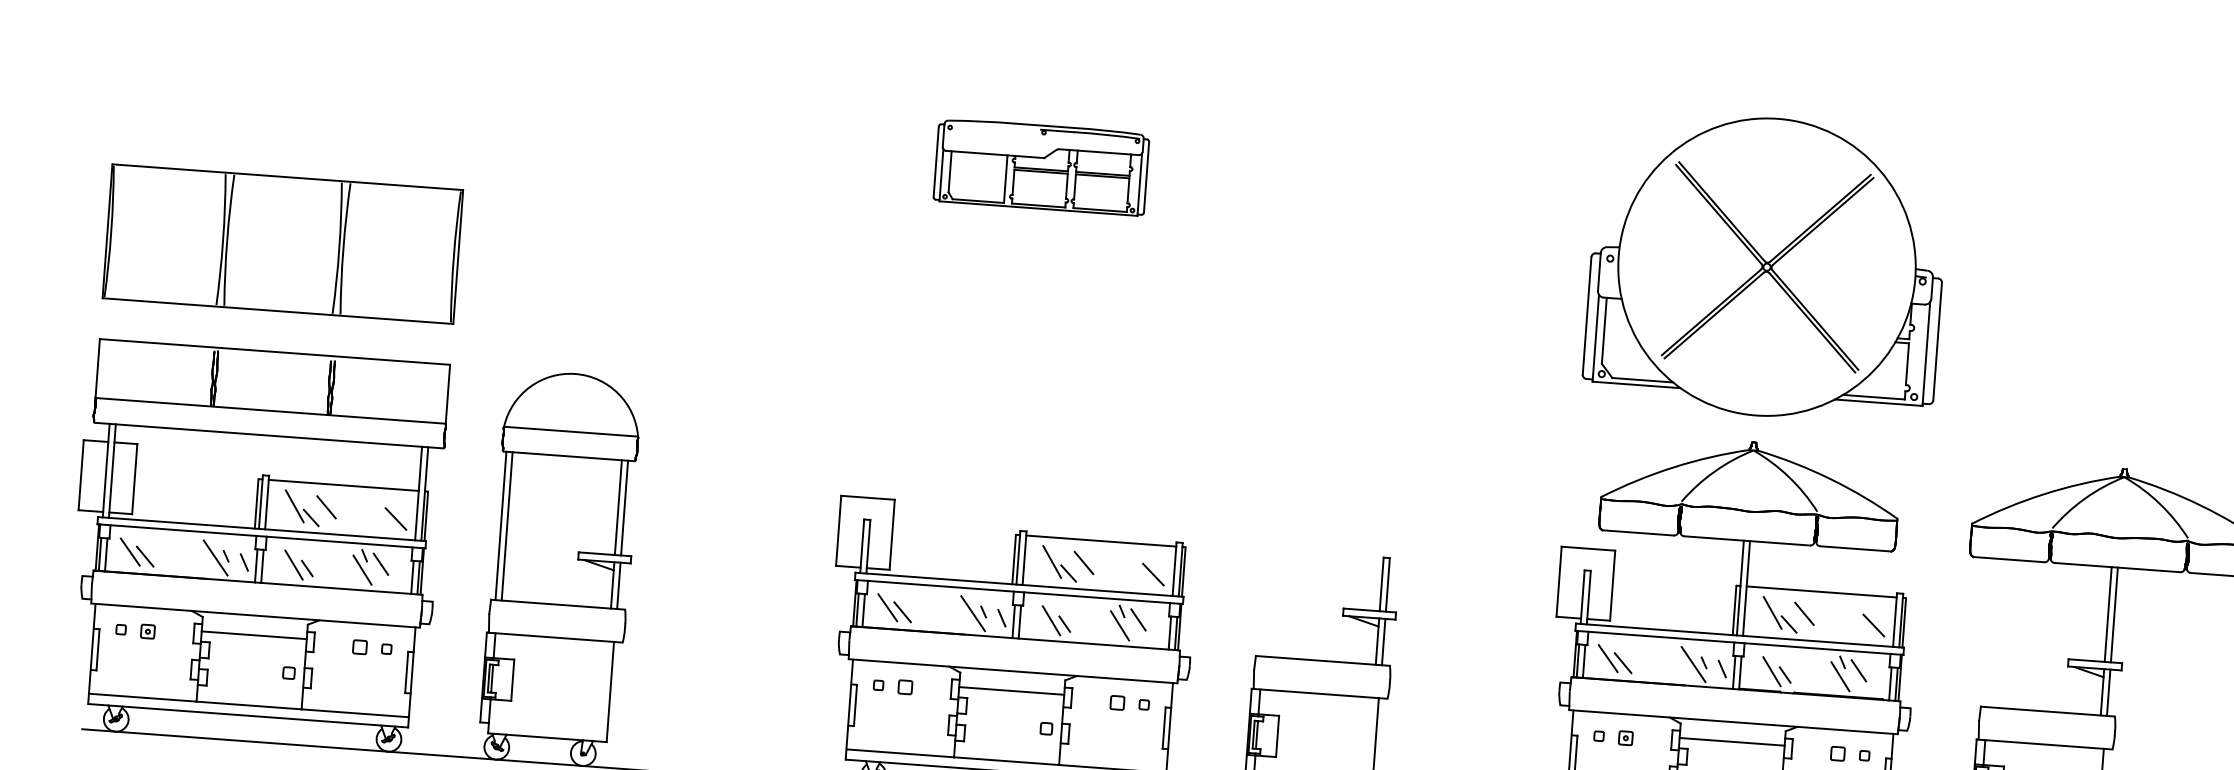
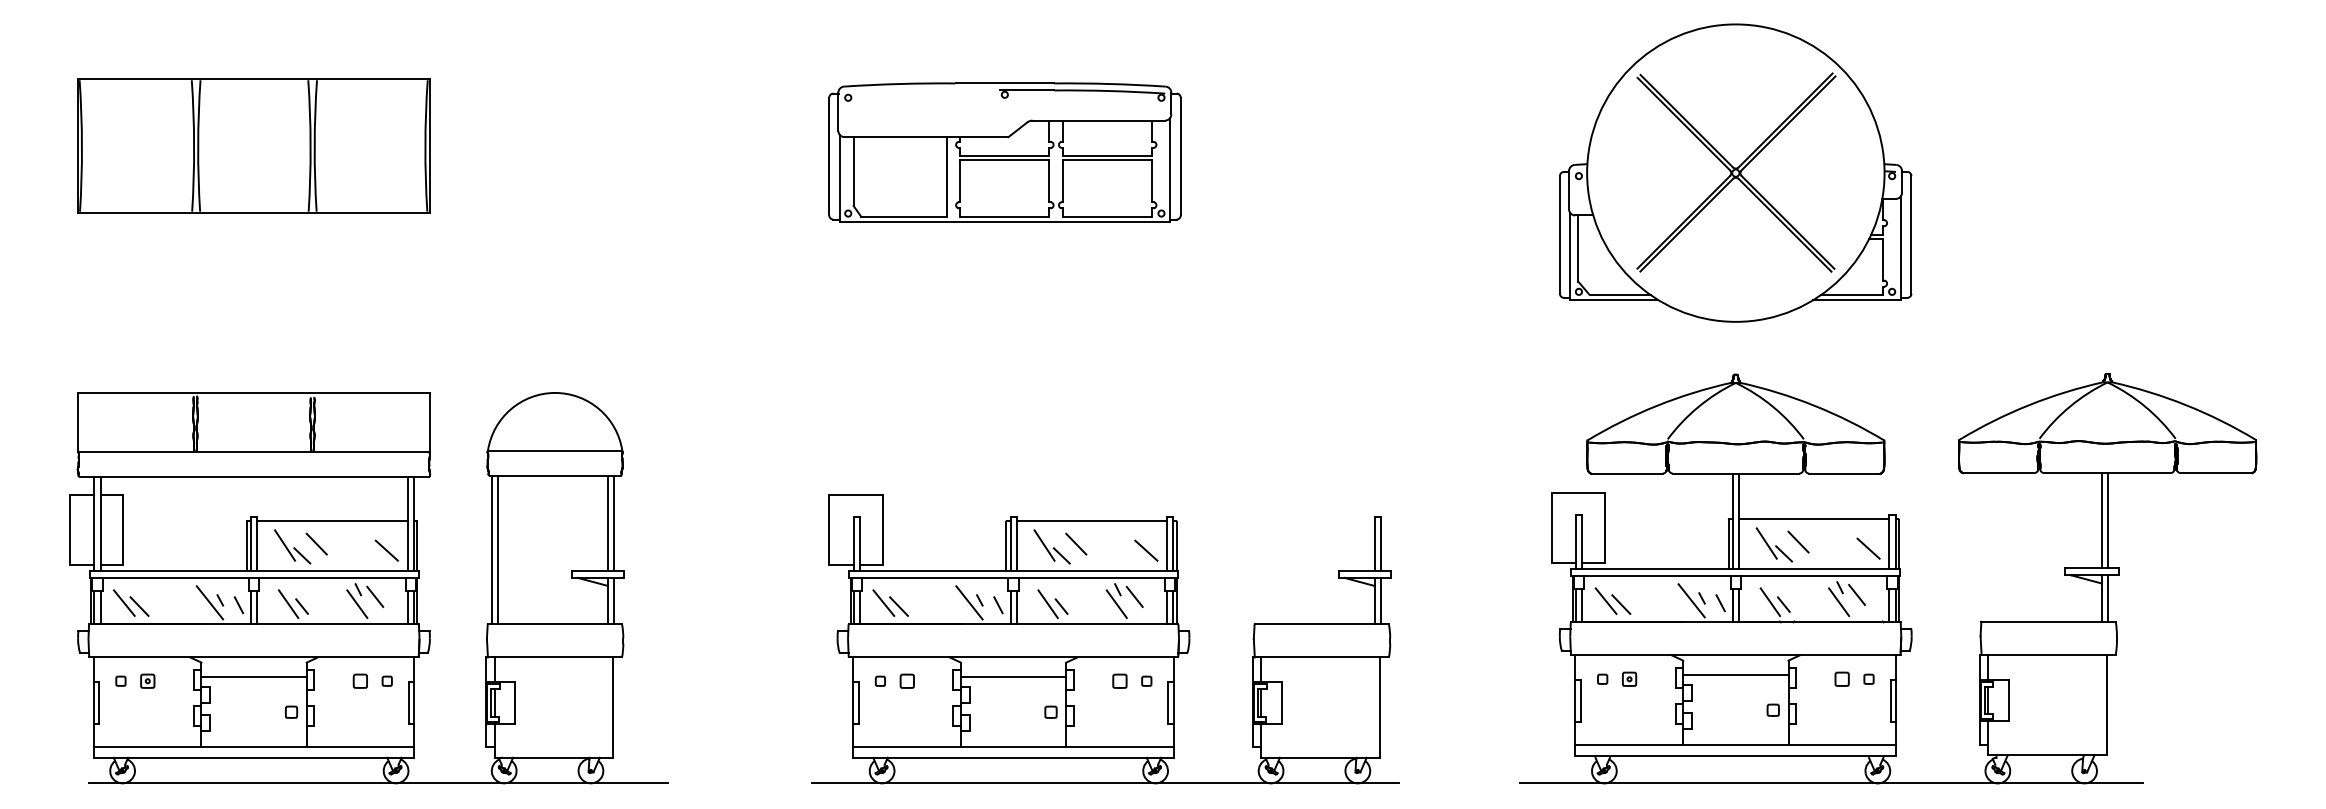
part: (1041, 167) -> (1004, 152), size x1.67
part: (282, 243) -> (253, 145), moved
part: (1766, 266) -> (1735, 172), moved

